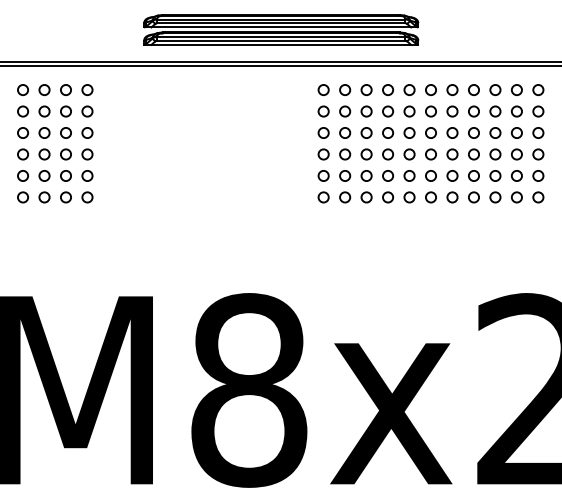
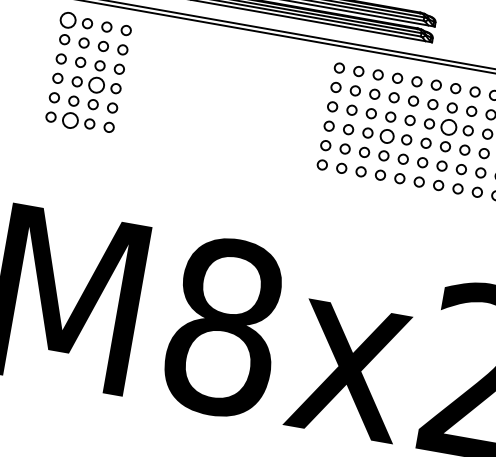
circle: (22, 89) -> (67, 19), size x1.6
circle: (452, 132) -> (448, 126), size x1.6
circle: (65, 154) -> (96, 85), size x1.6
circle: (388, 154) -> (387, 136), size x1.4
circle: (44, 197) -> (70, 120), size x1.6

